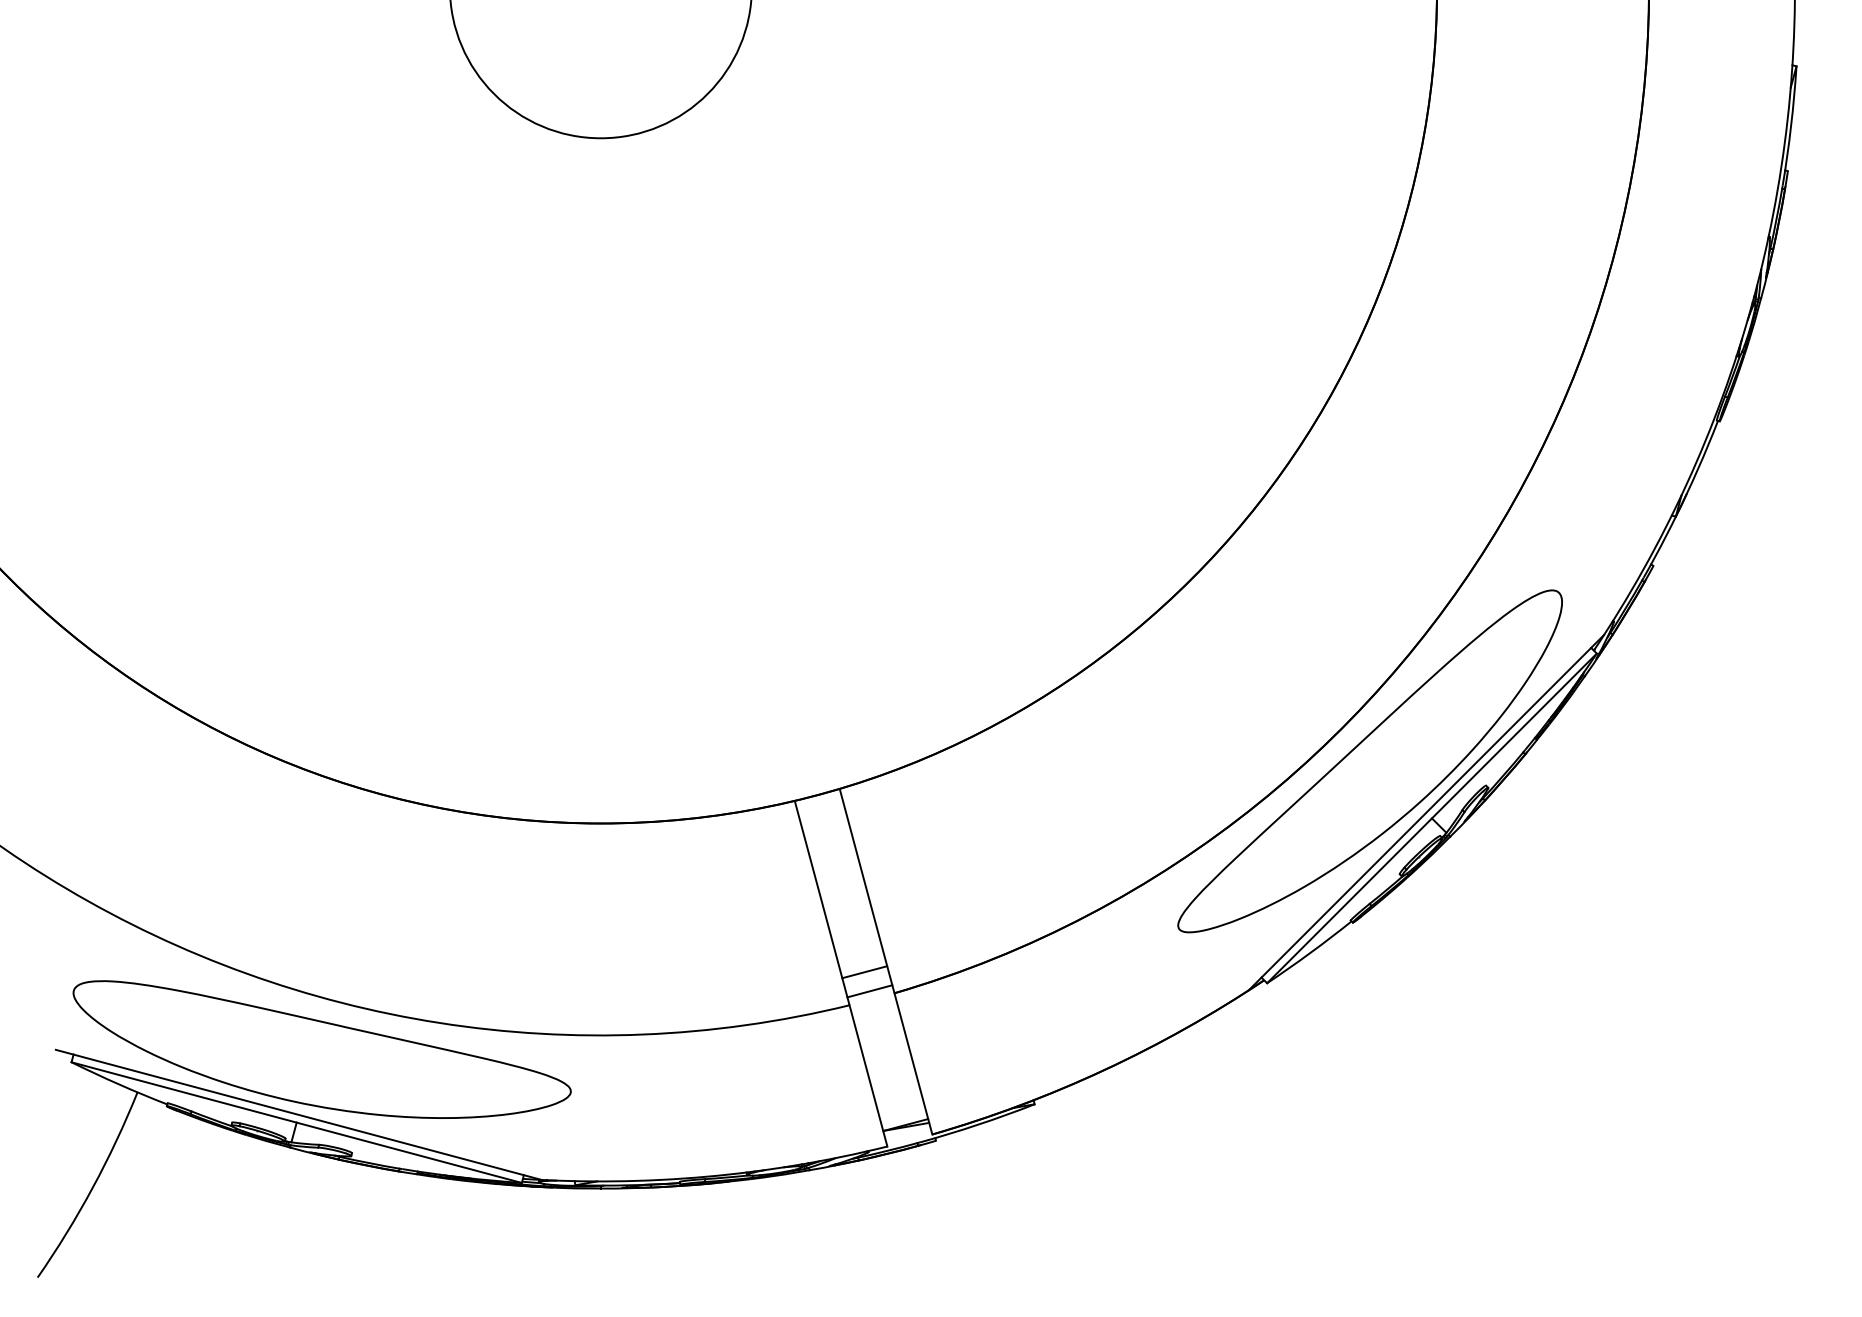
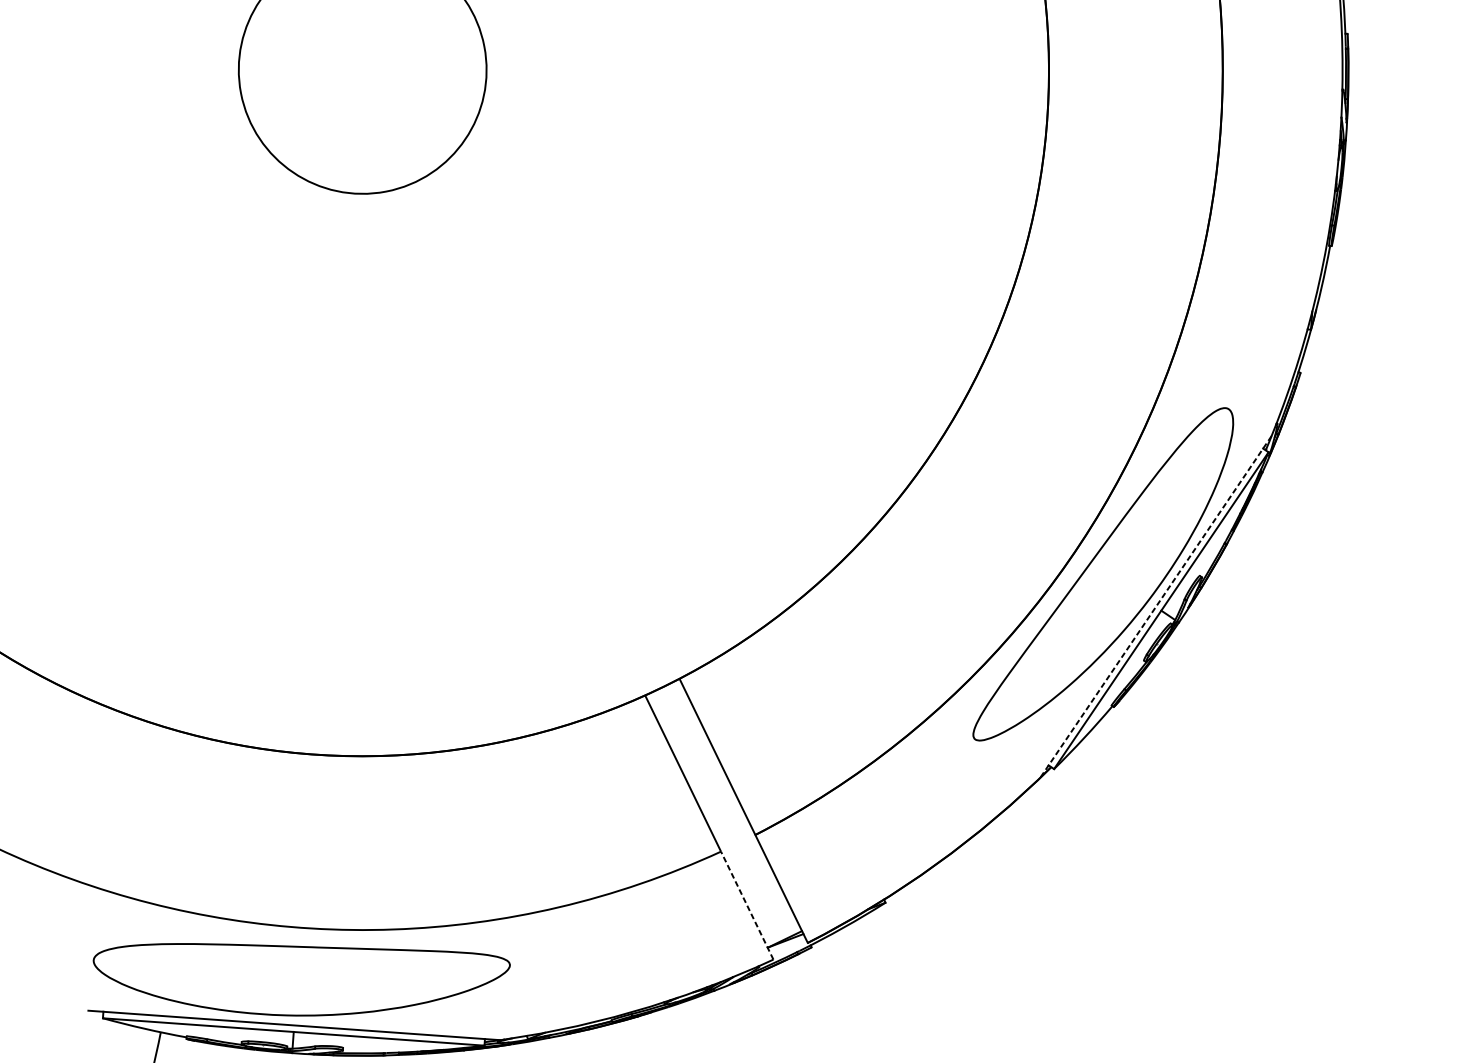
line: (1425, 813) -> (1155, 607), solid -> dashed
line: (864, 972) -> (727, 822), removed
line: (869, 991) -> (734, 837), removed
line: (868, 1075) -> (747, 905), solid -> dashed

